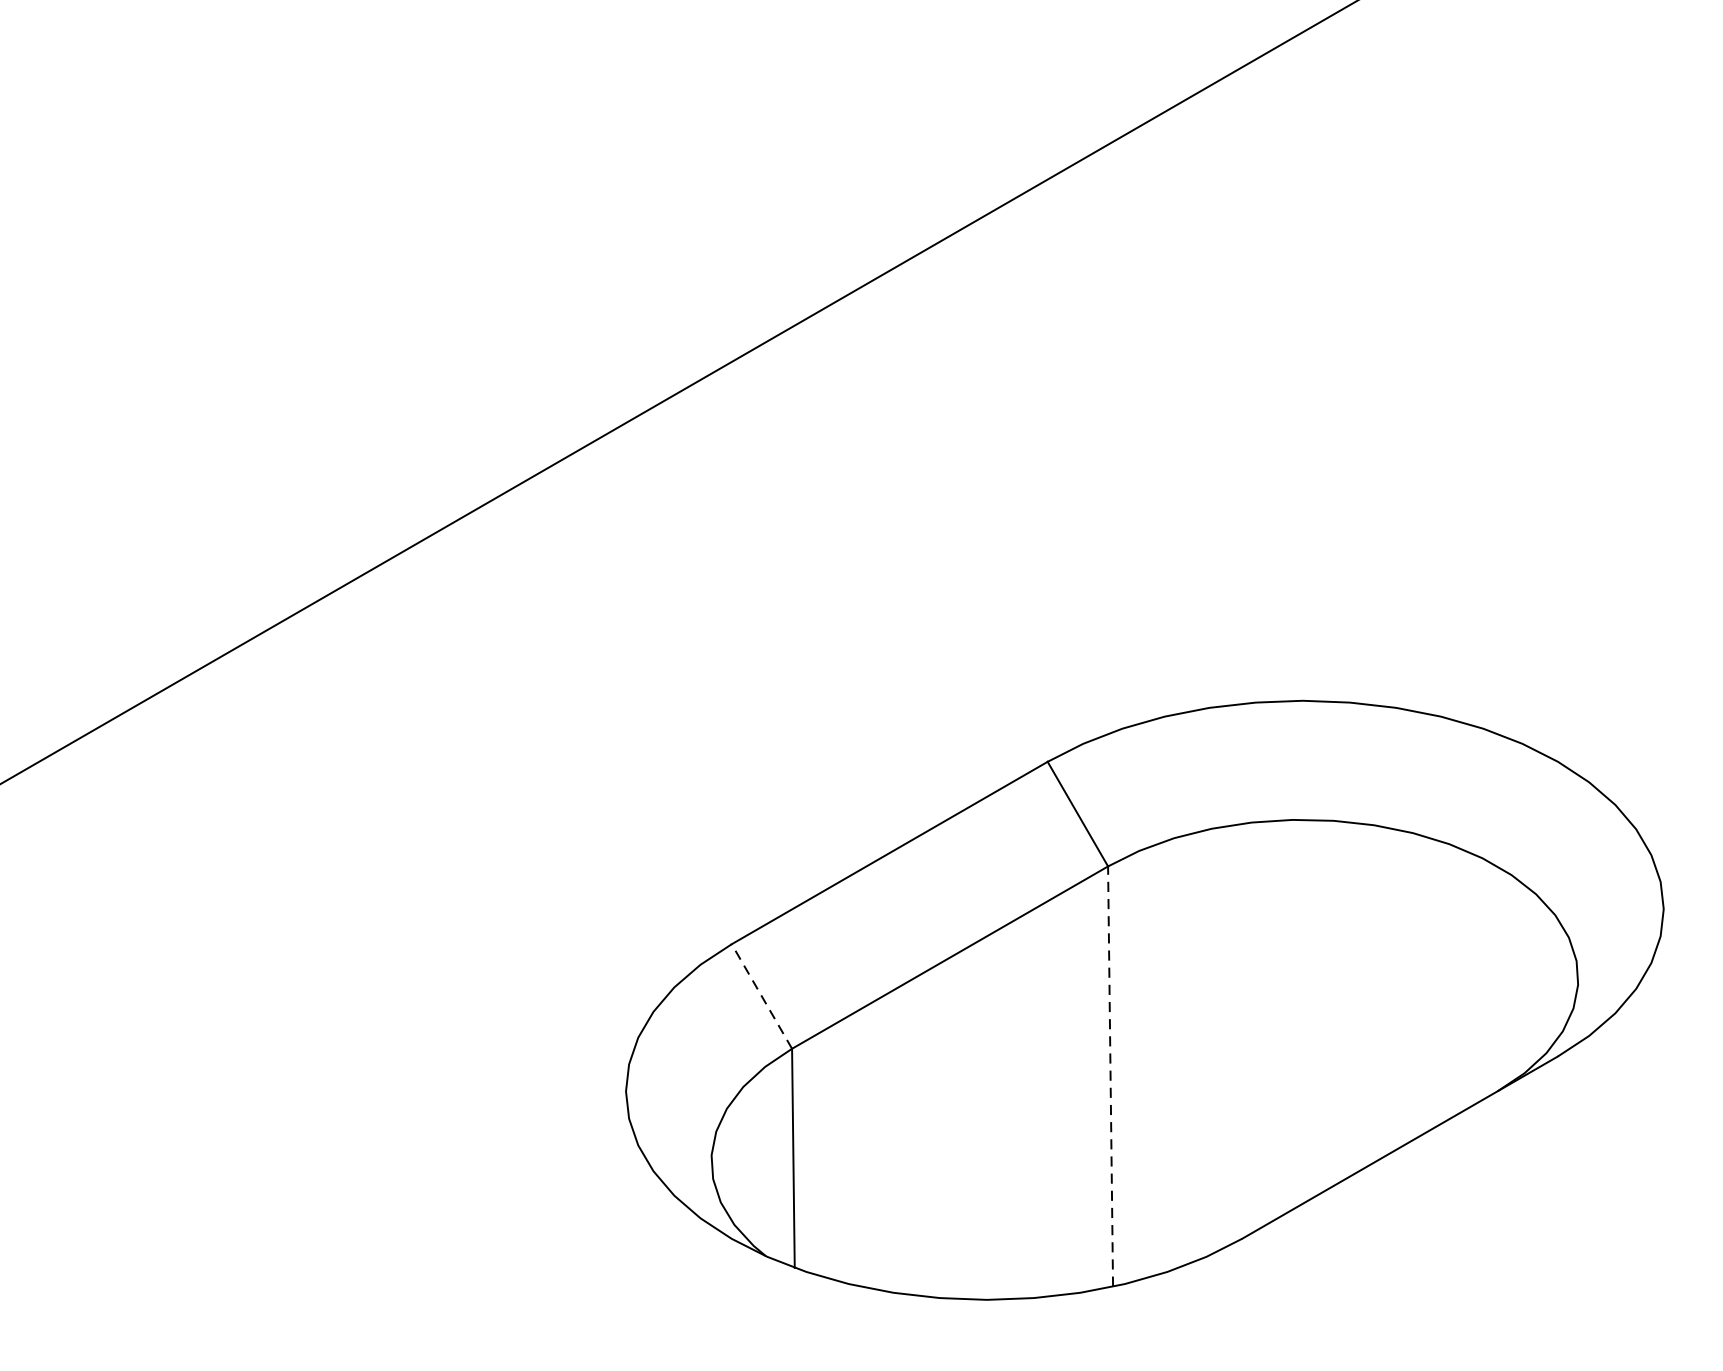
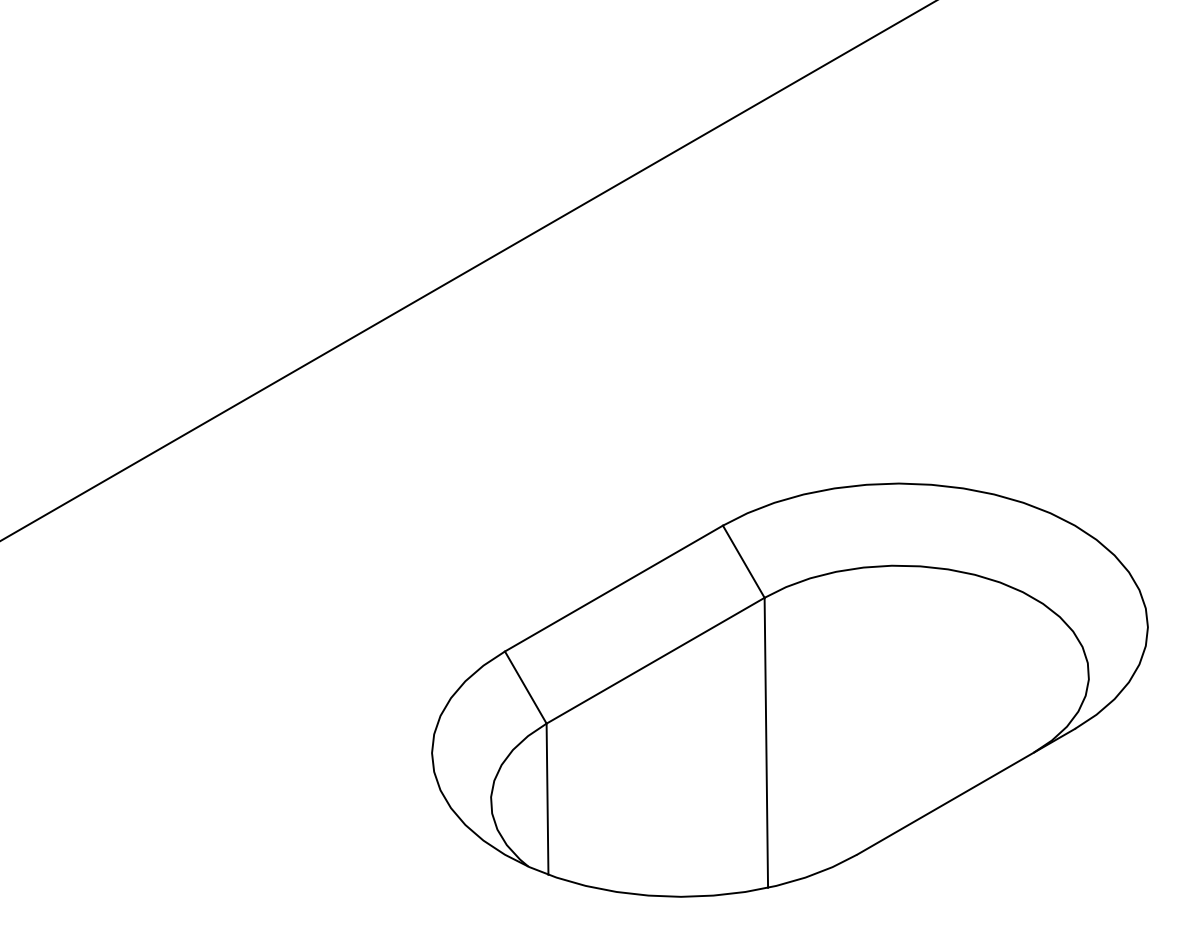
line: (761, 996) -> (525, 687), dashed -> solid
line: (1110, 1076) -> (766, 742), dashed -> solid

